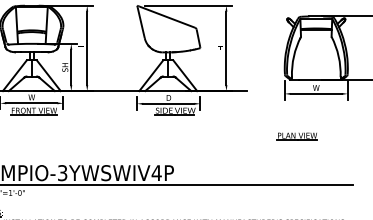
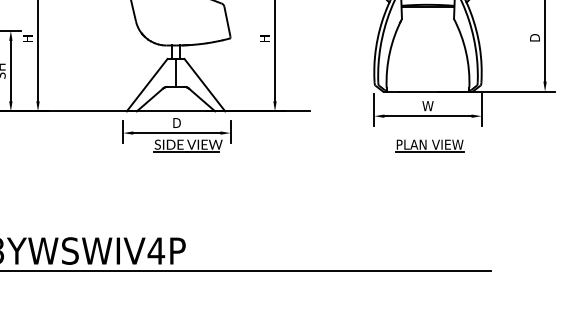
part: (296, 136) -> (428, 146), moved

